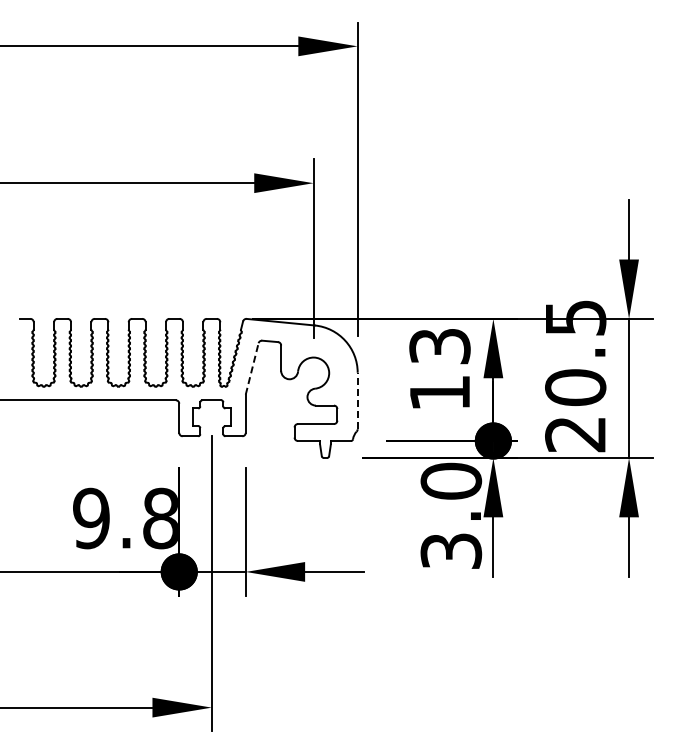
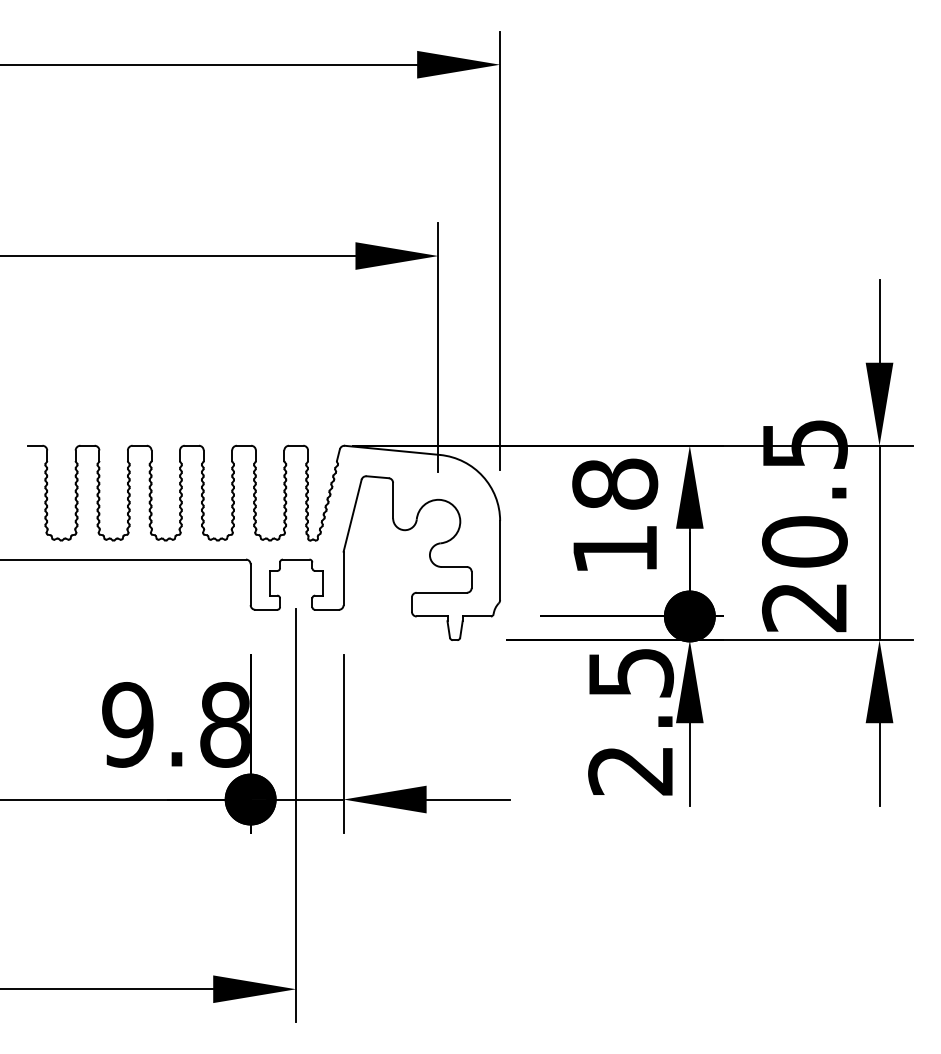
text: (439, 346) -> (614, 484), 13 -> 18
line: (252, 368) -> (353, 515), dashed -> solid
line: (357, 400) -> (499, 559), dashed -> solid
text: (451, 515) -> (631, 720), 3.0 -> 2.5

